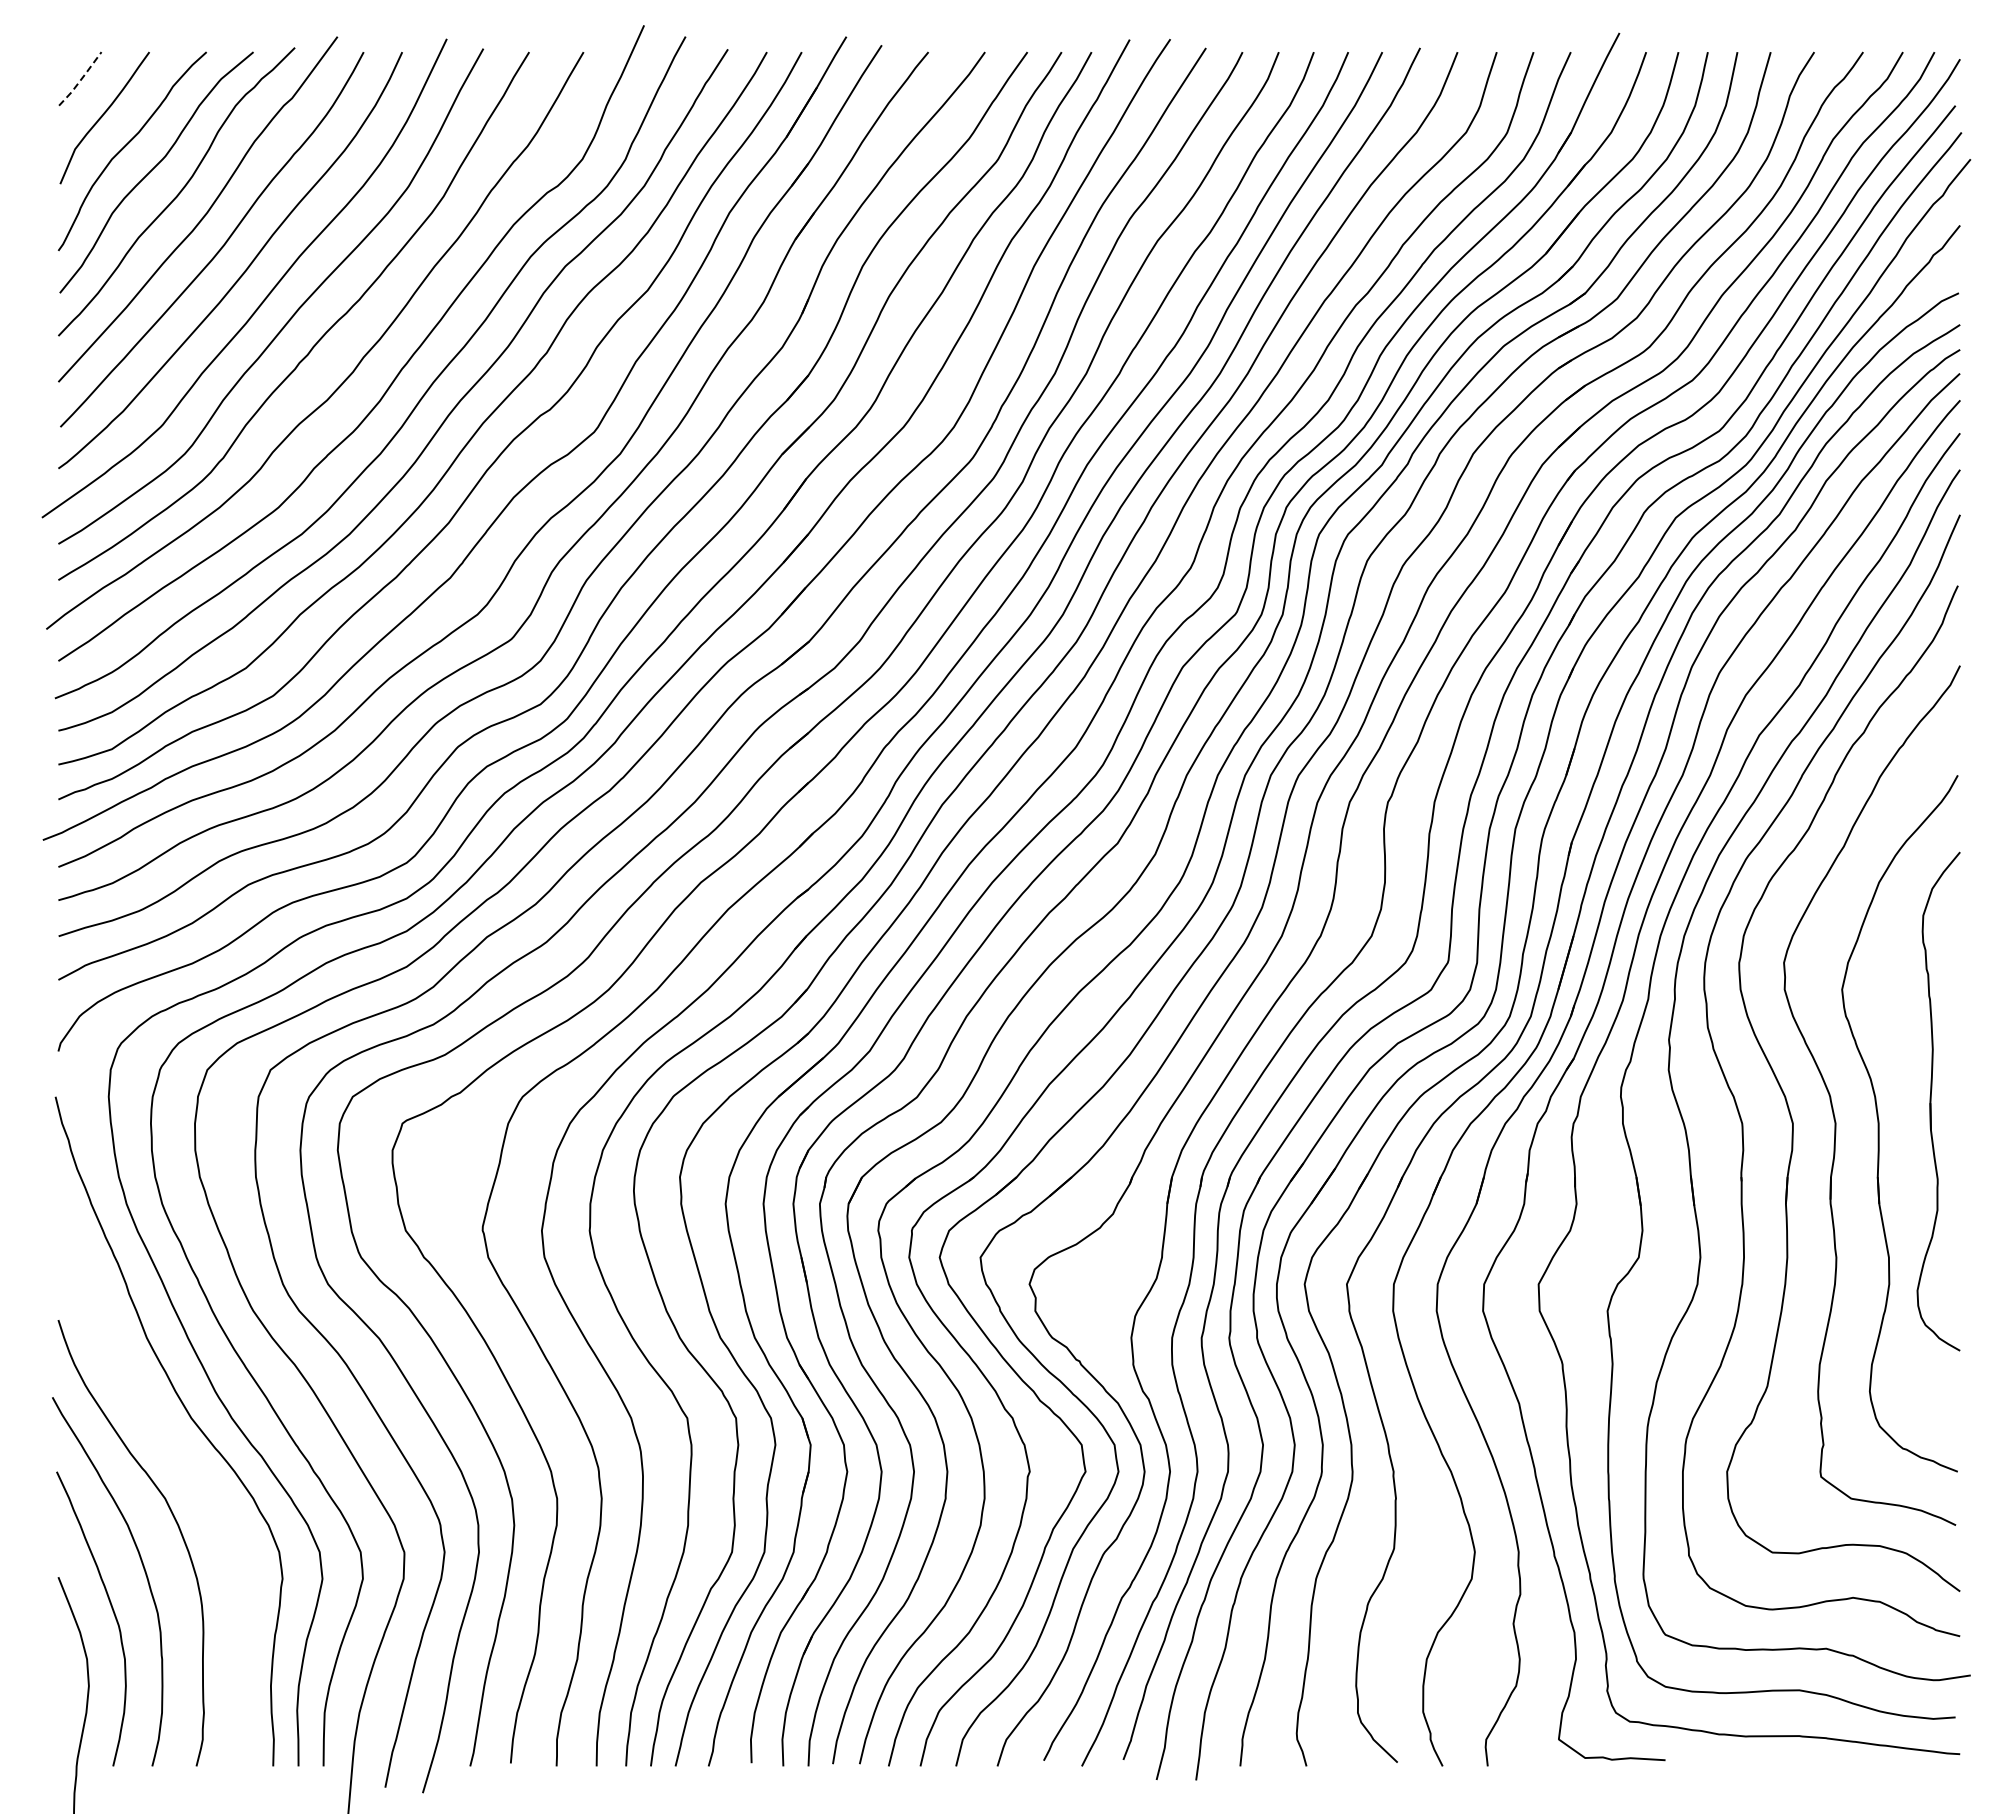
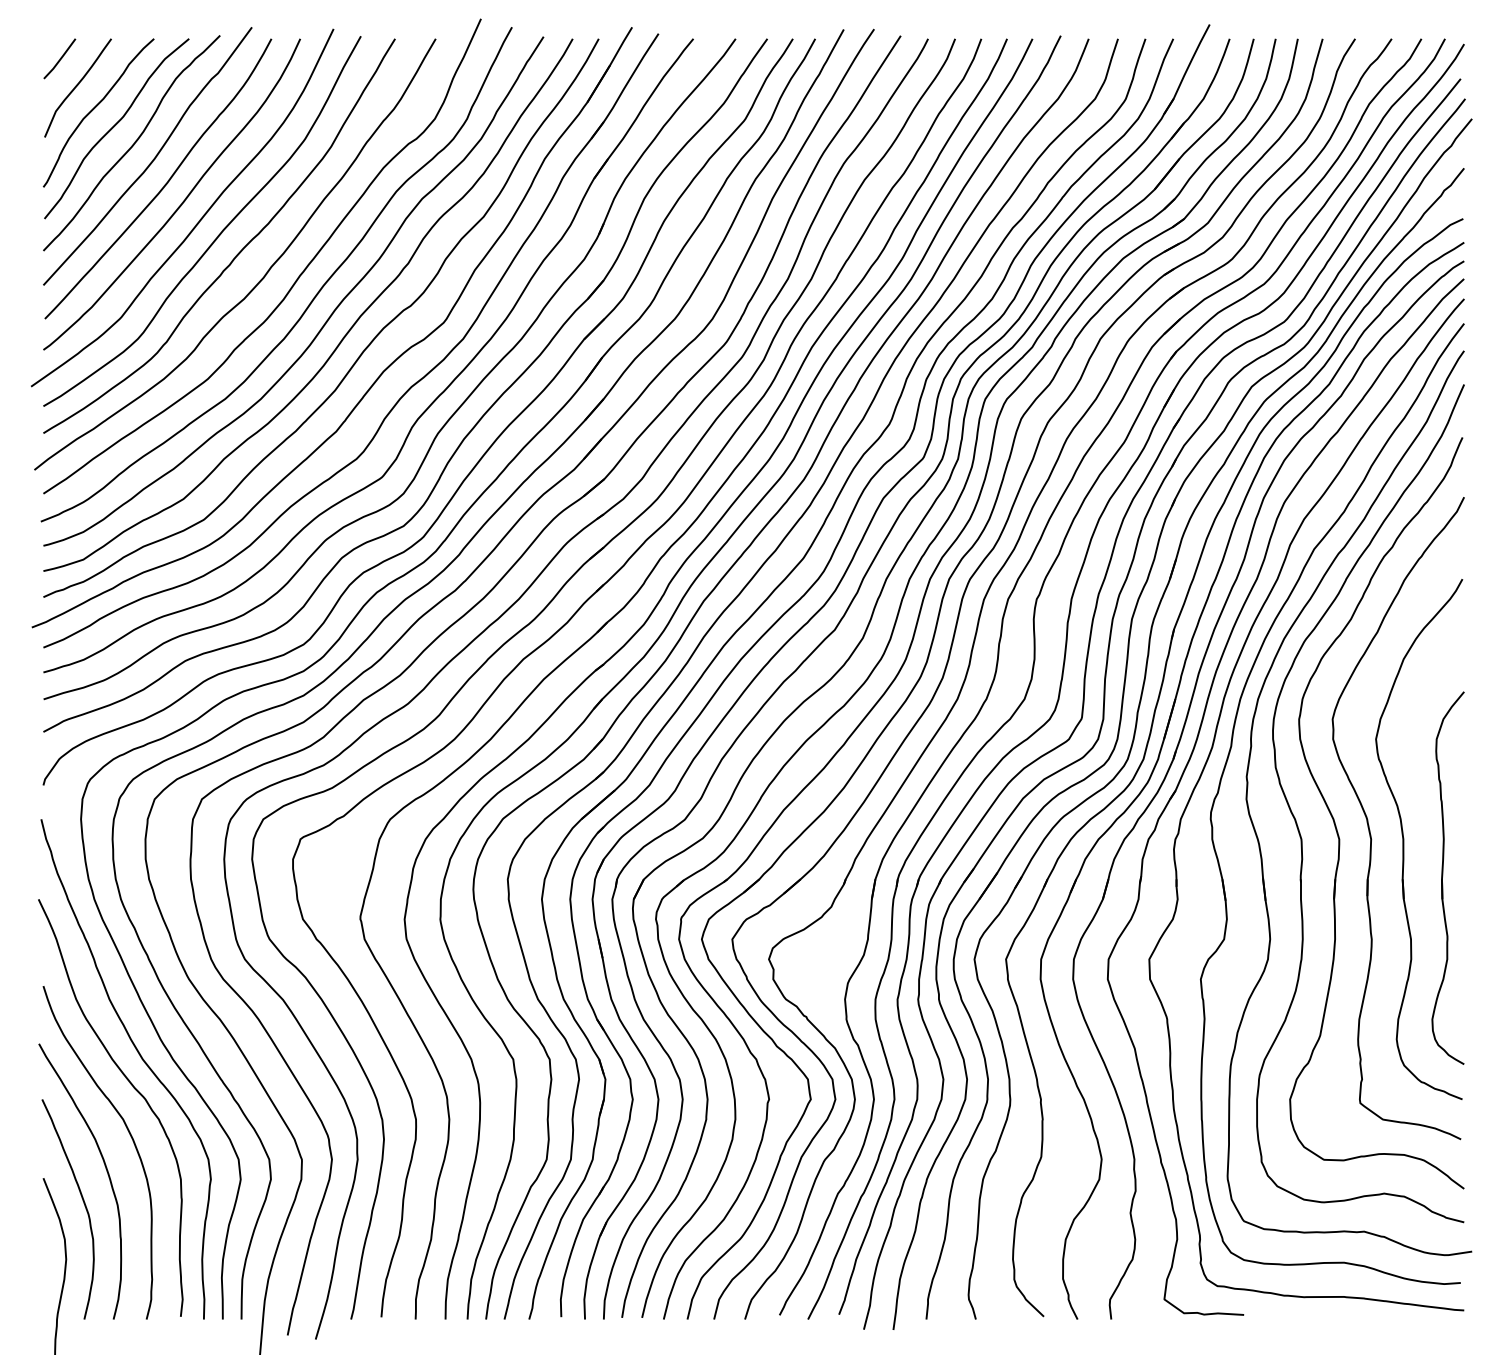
line: (81, 79) -> (60, 59), dashed -> solid
part: (1931, 1101) -> (1442, 878), moved
curve: (177, 1454) -> (132, 1086), added

